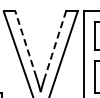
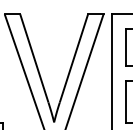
line: (25, 44) -> (33, 59), dashed -> solid
line: (55, 44) -> (73, 59), dashed -> solid

